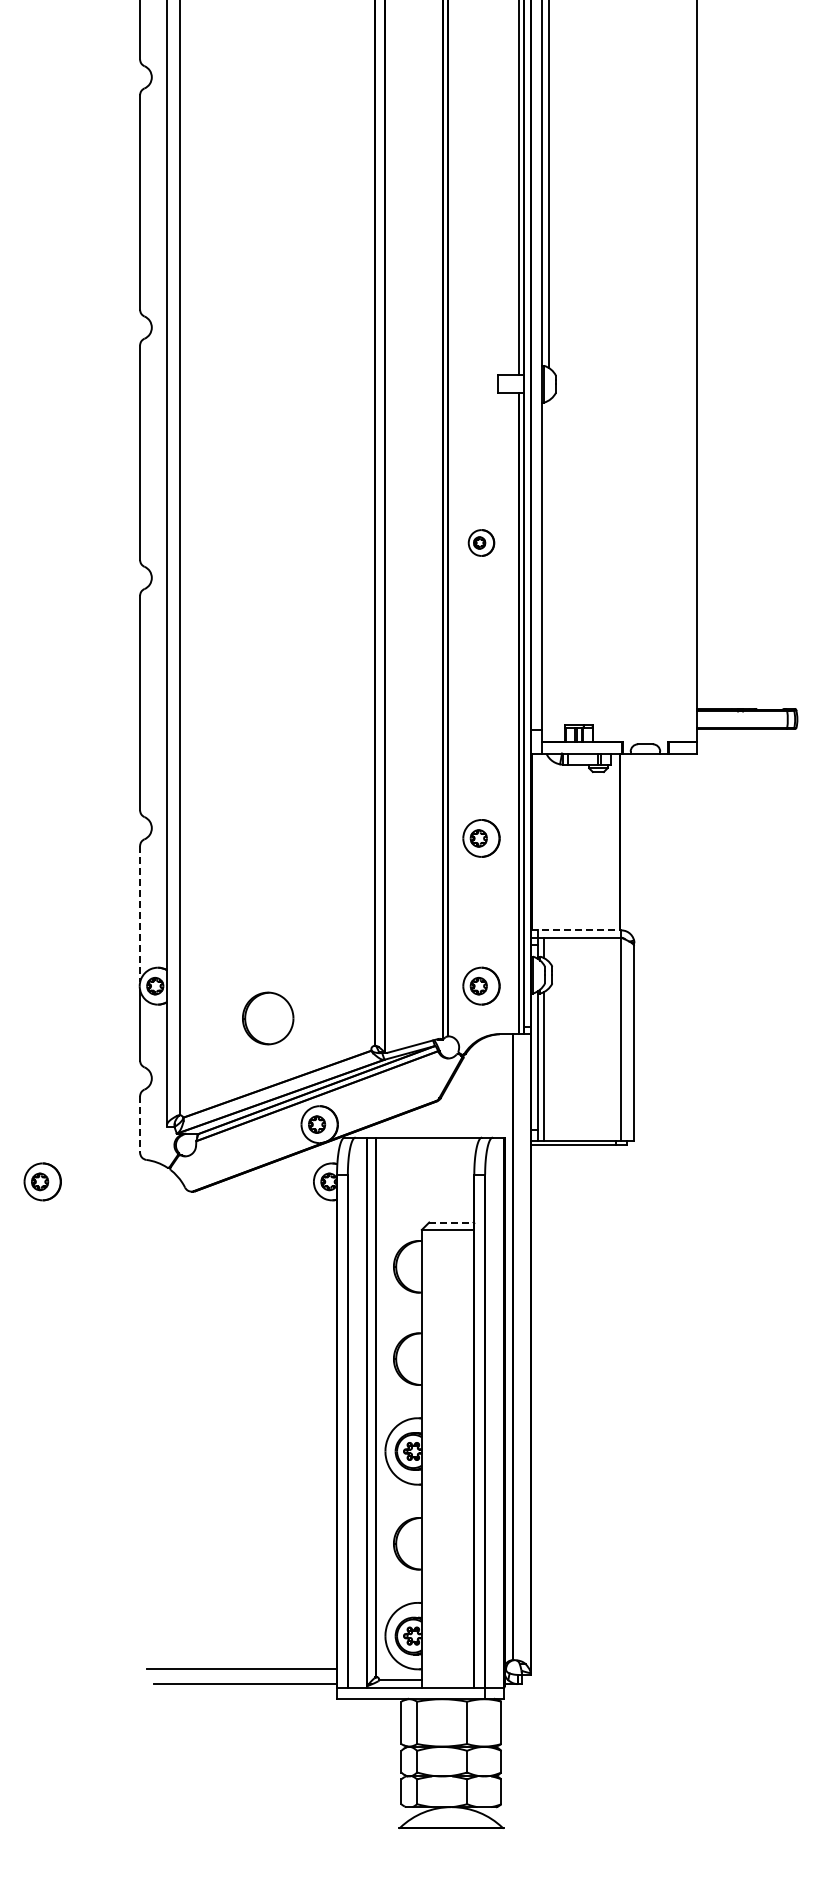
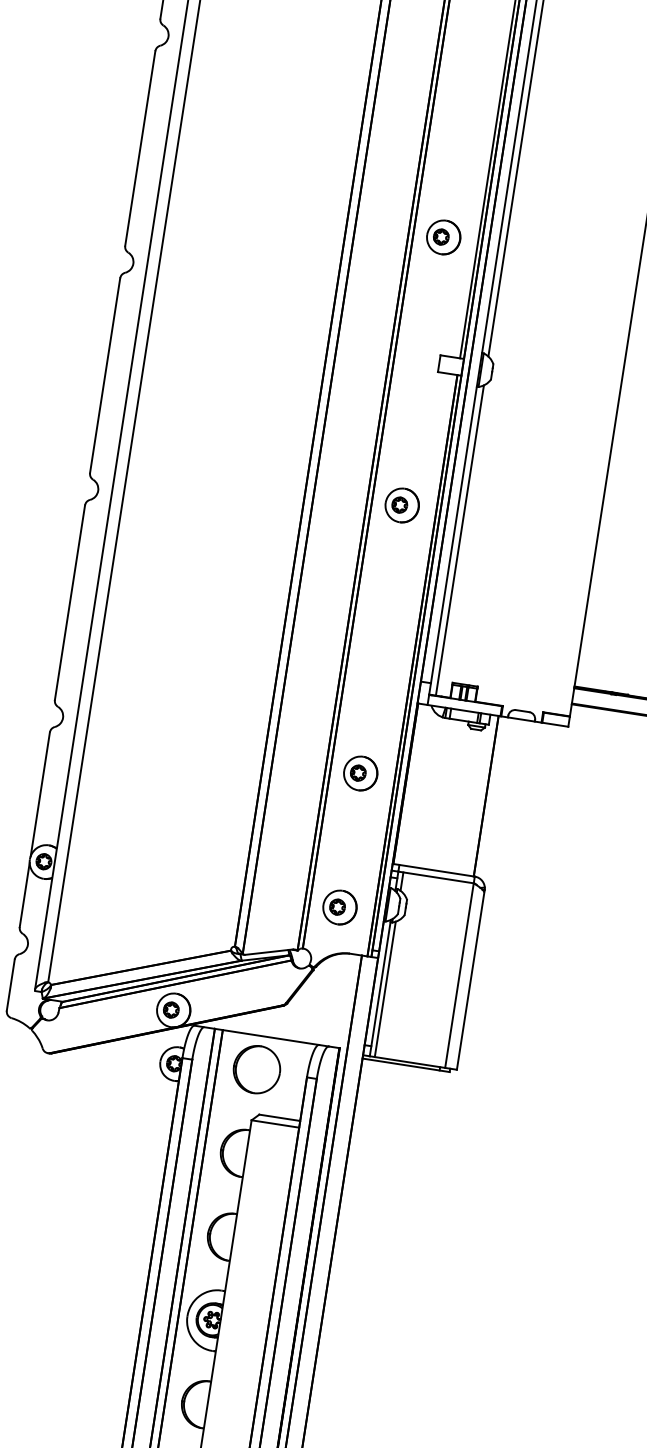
part: (481, 247) -> (443, 237), added
part: (481, 542) -> (402, 505), size x1.43
line: (549, 571) -> (459, 540), added
line: (140, 914) -> (40, 794), dashed -> solid
line: (576, 930) -> (433, 870), dashed -> solid
part: (268, 1018) -> (257, 1069), moved
line: (140, 1125) -> (11, 986), dashed -> solid
line: (451, 1222) -> (279, 1117), dashed -> solid

